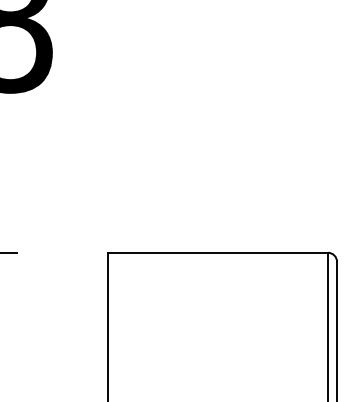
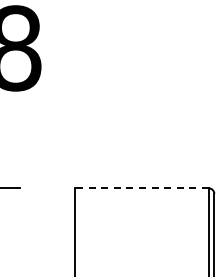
line: (218, 253) -> (142, 188), solid -> dashed

